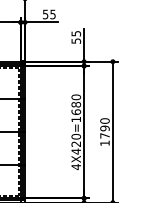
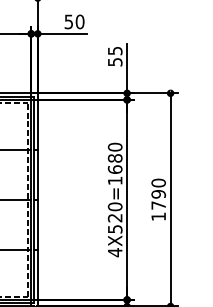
text: (52, 14) -> (79, 21), 55 -> 50
text: (76, 151) -> (115, 229), 4X420=1680 -> 4X520=1680

